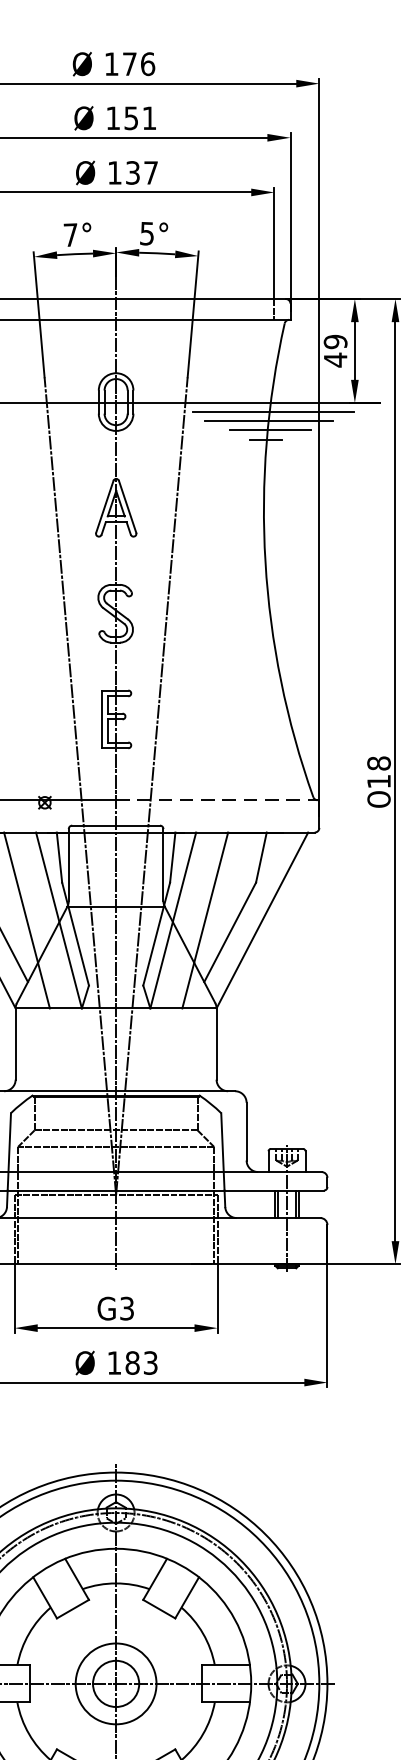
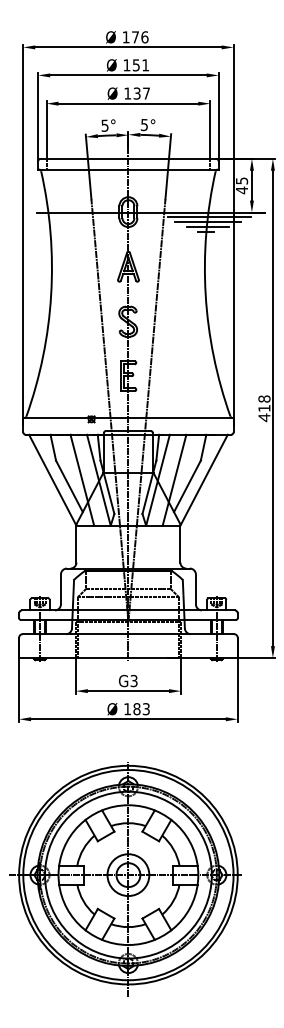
text: (69, 234) -> (104, 125), 7° -> 5°
text: (334, 340) -> (241, 180), 49 -> 45
text: (379, 799) -> (264, 417), 0 -> 4
line: (218, 801) -> (181, 418), dashed -> solid

